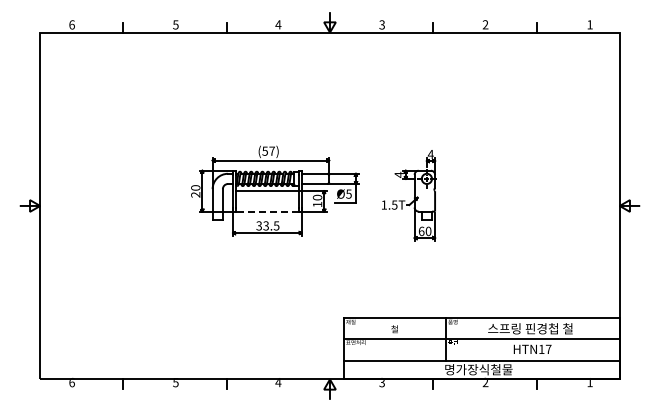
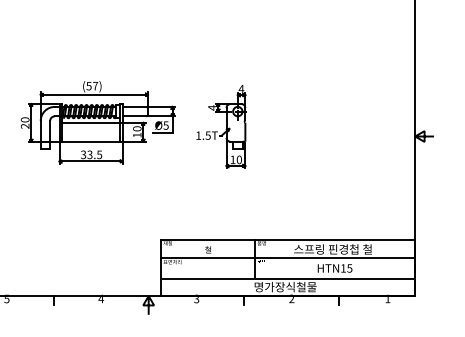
line: (266, 211) -> (90, 141), dashed -> solid
text: (421, 231) -> (232, 159), 60 -> 10
text: (548, 349) -> (349, 268), HTN17 -> HTN15

